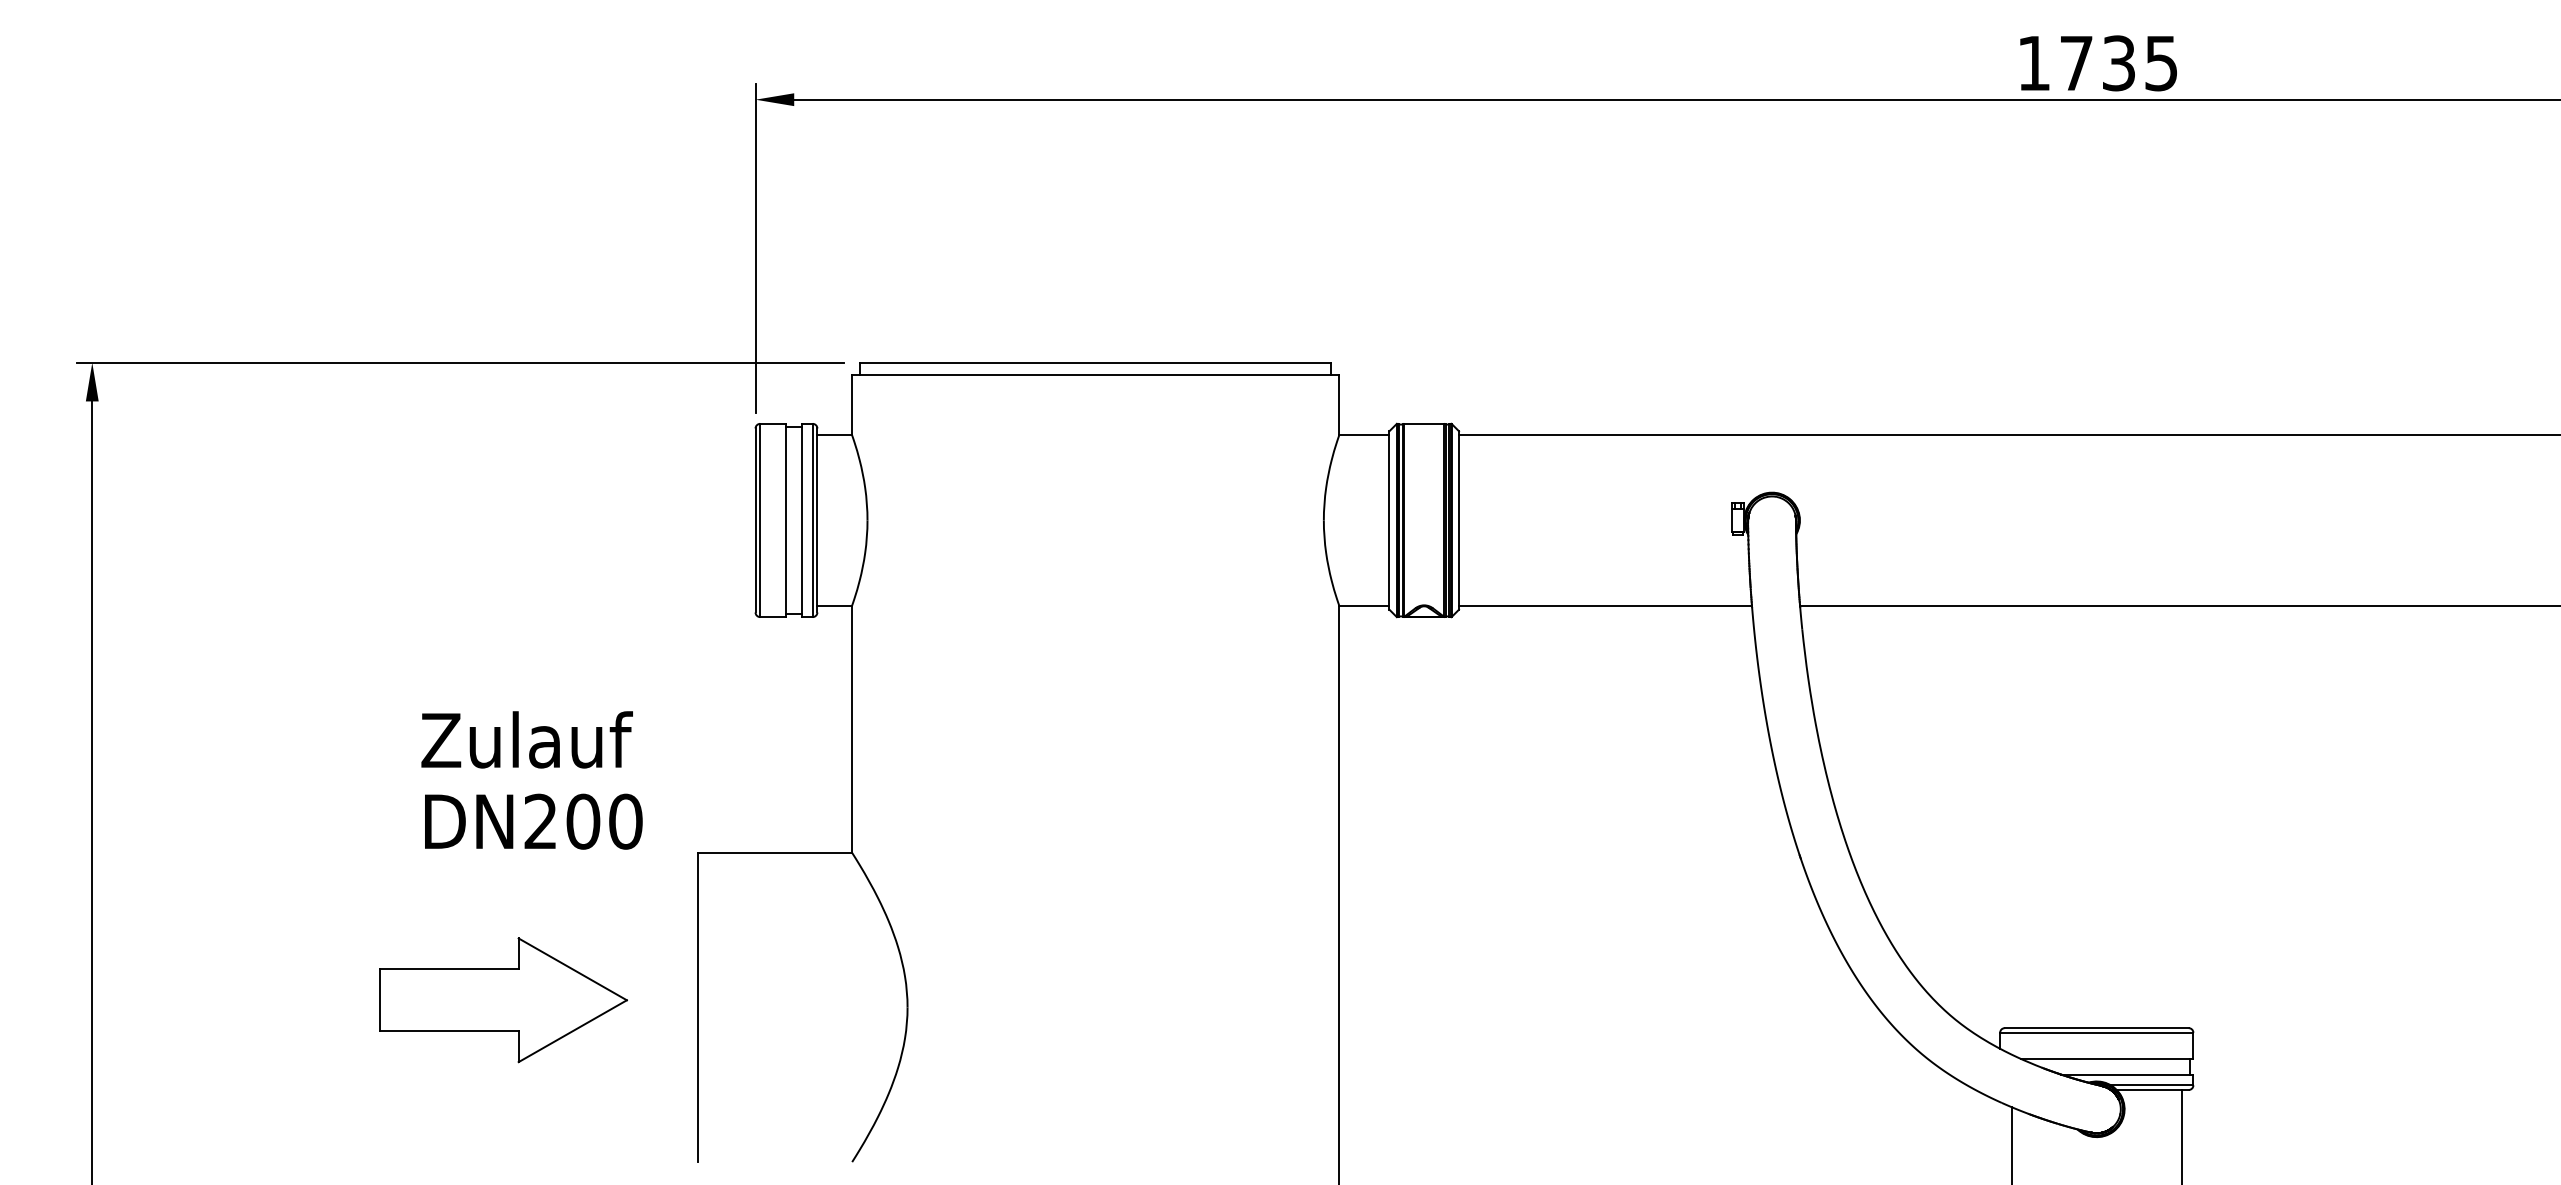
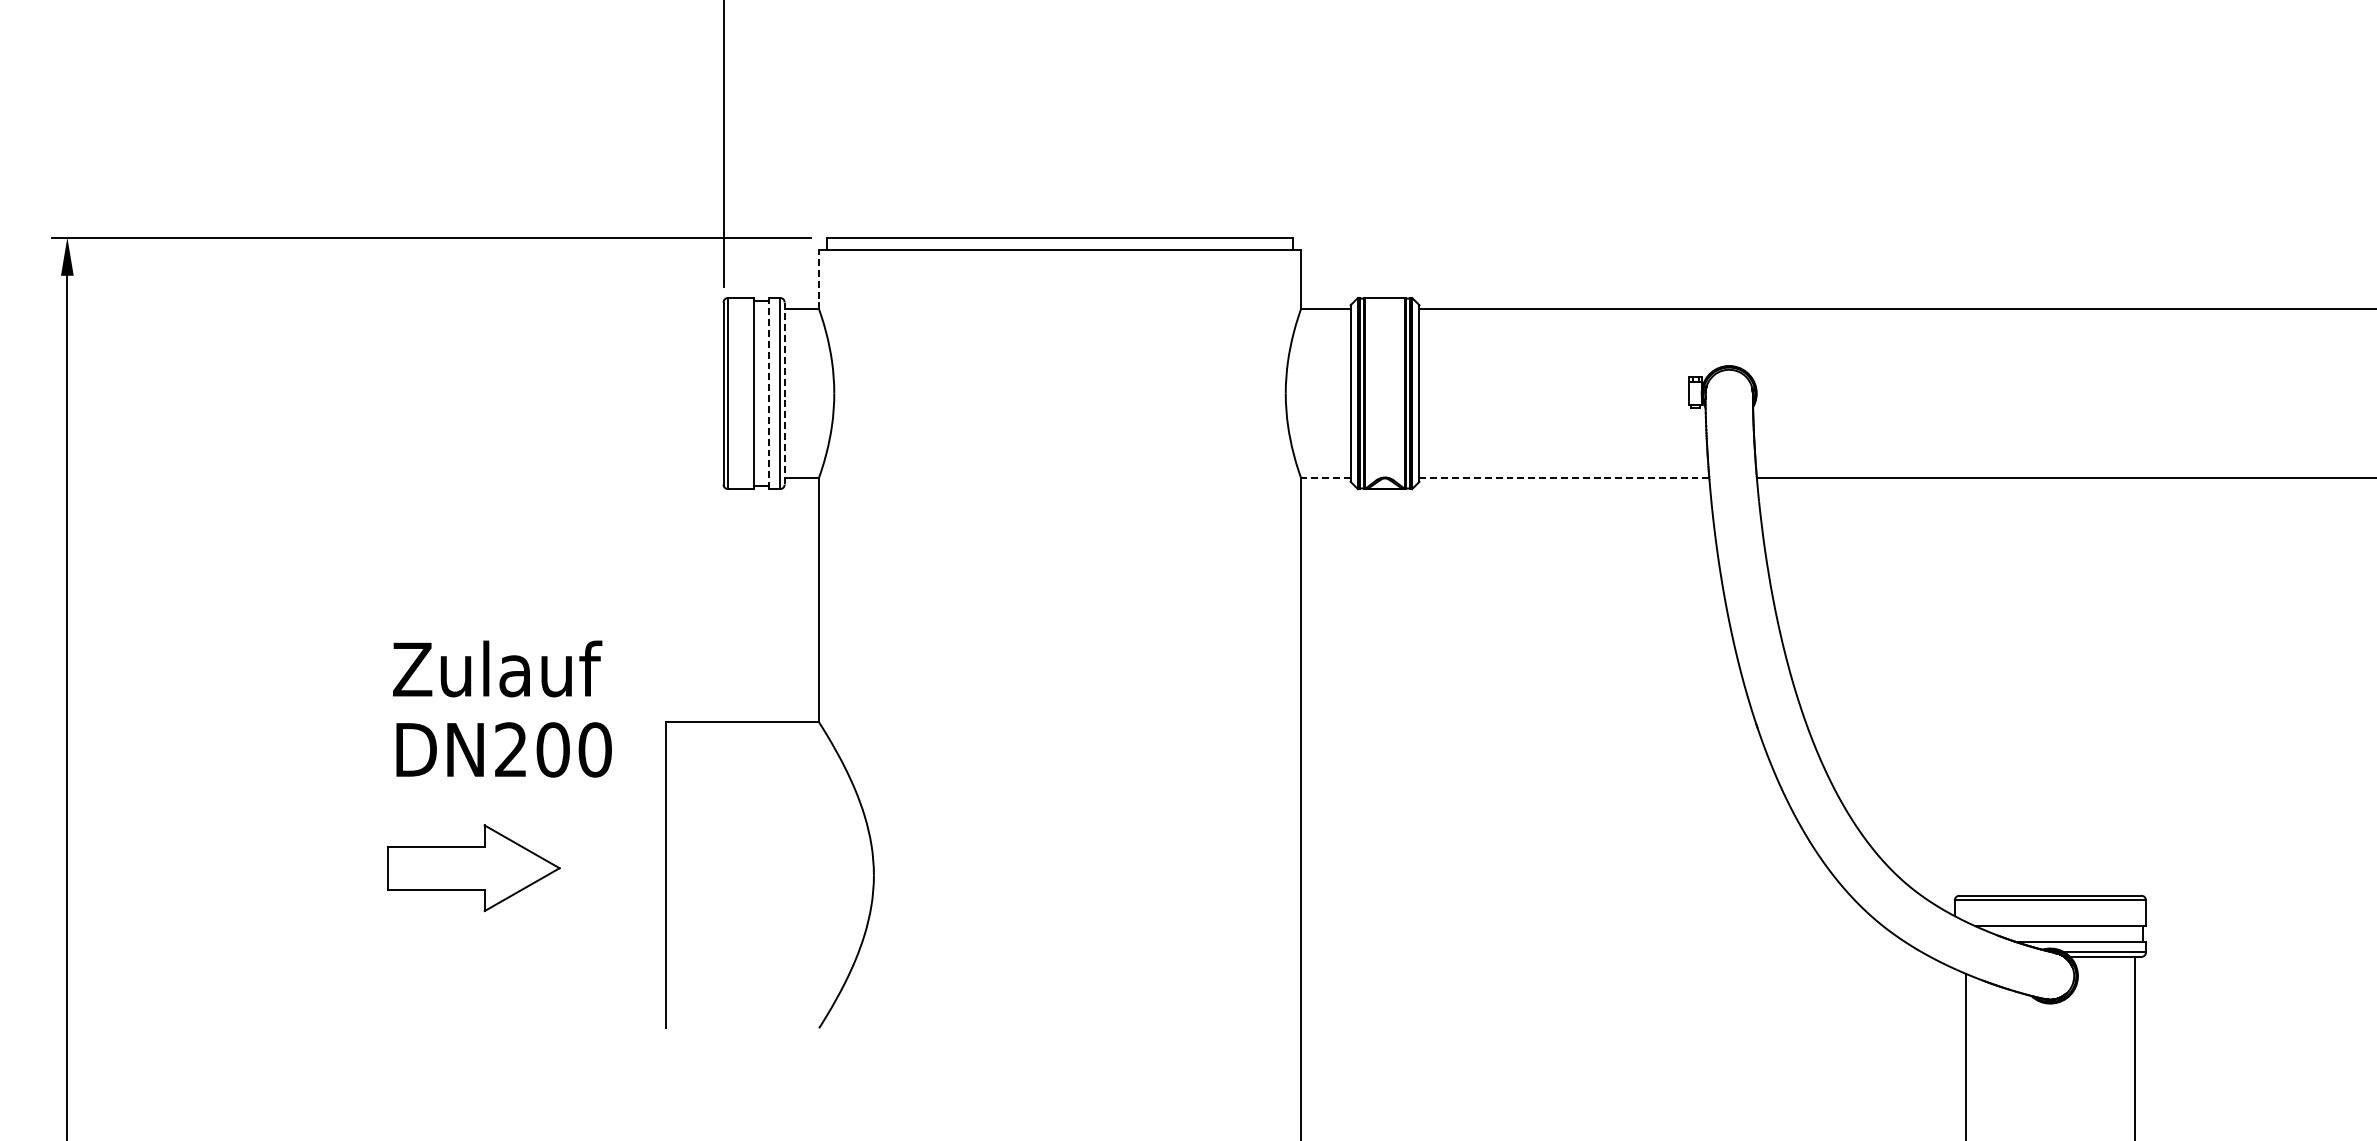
line: (852, 404) -> (819, 278), solid -> dashed
line: (801, 520) -> (768, 393), solid -> dashed
line: (817, 520) -> (784, 393), solid -> dashed
line: (1363, 605) -> (1324, 477), solid -> dashed
line: (1605, 605) -> (1564, 477), solid -> dashed
text: (531, 780) -> (501, 709), moved
part: (503, 1000) -> (474, 868), size x0.7

